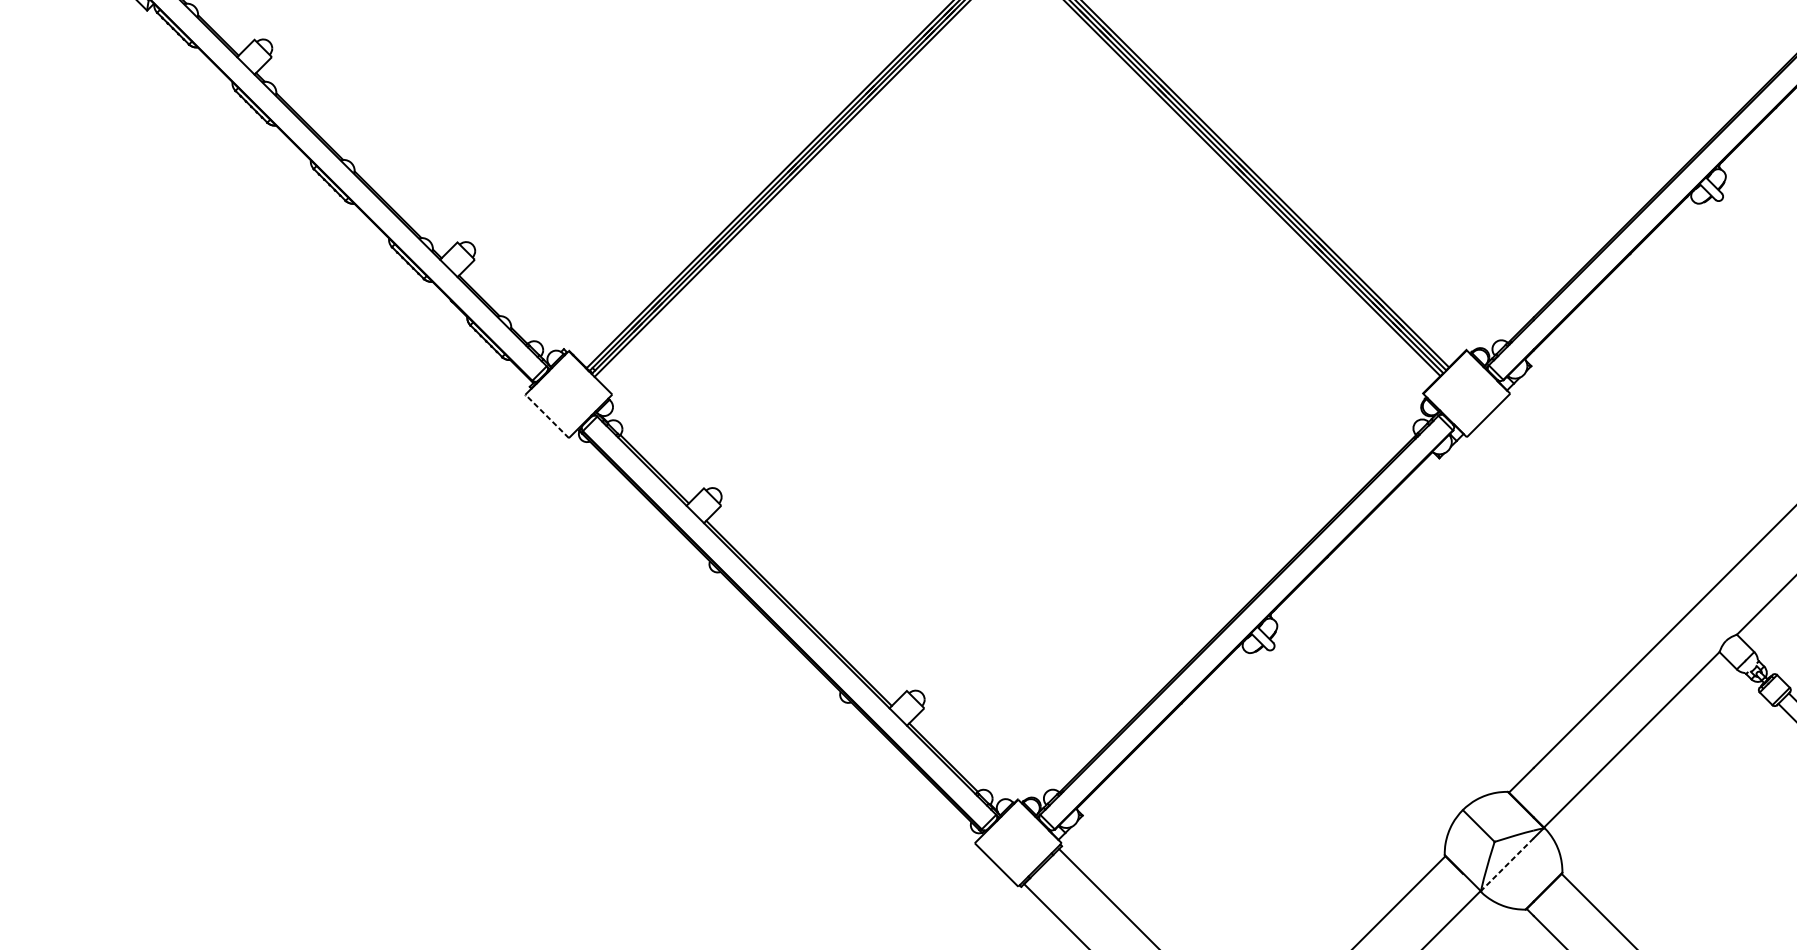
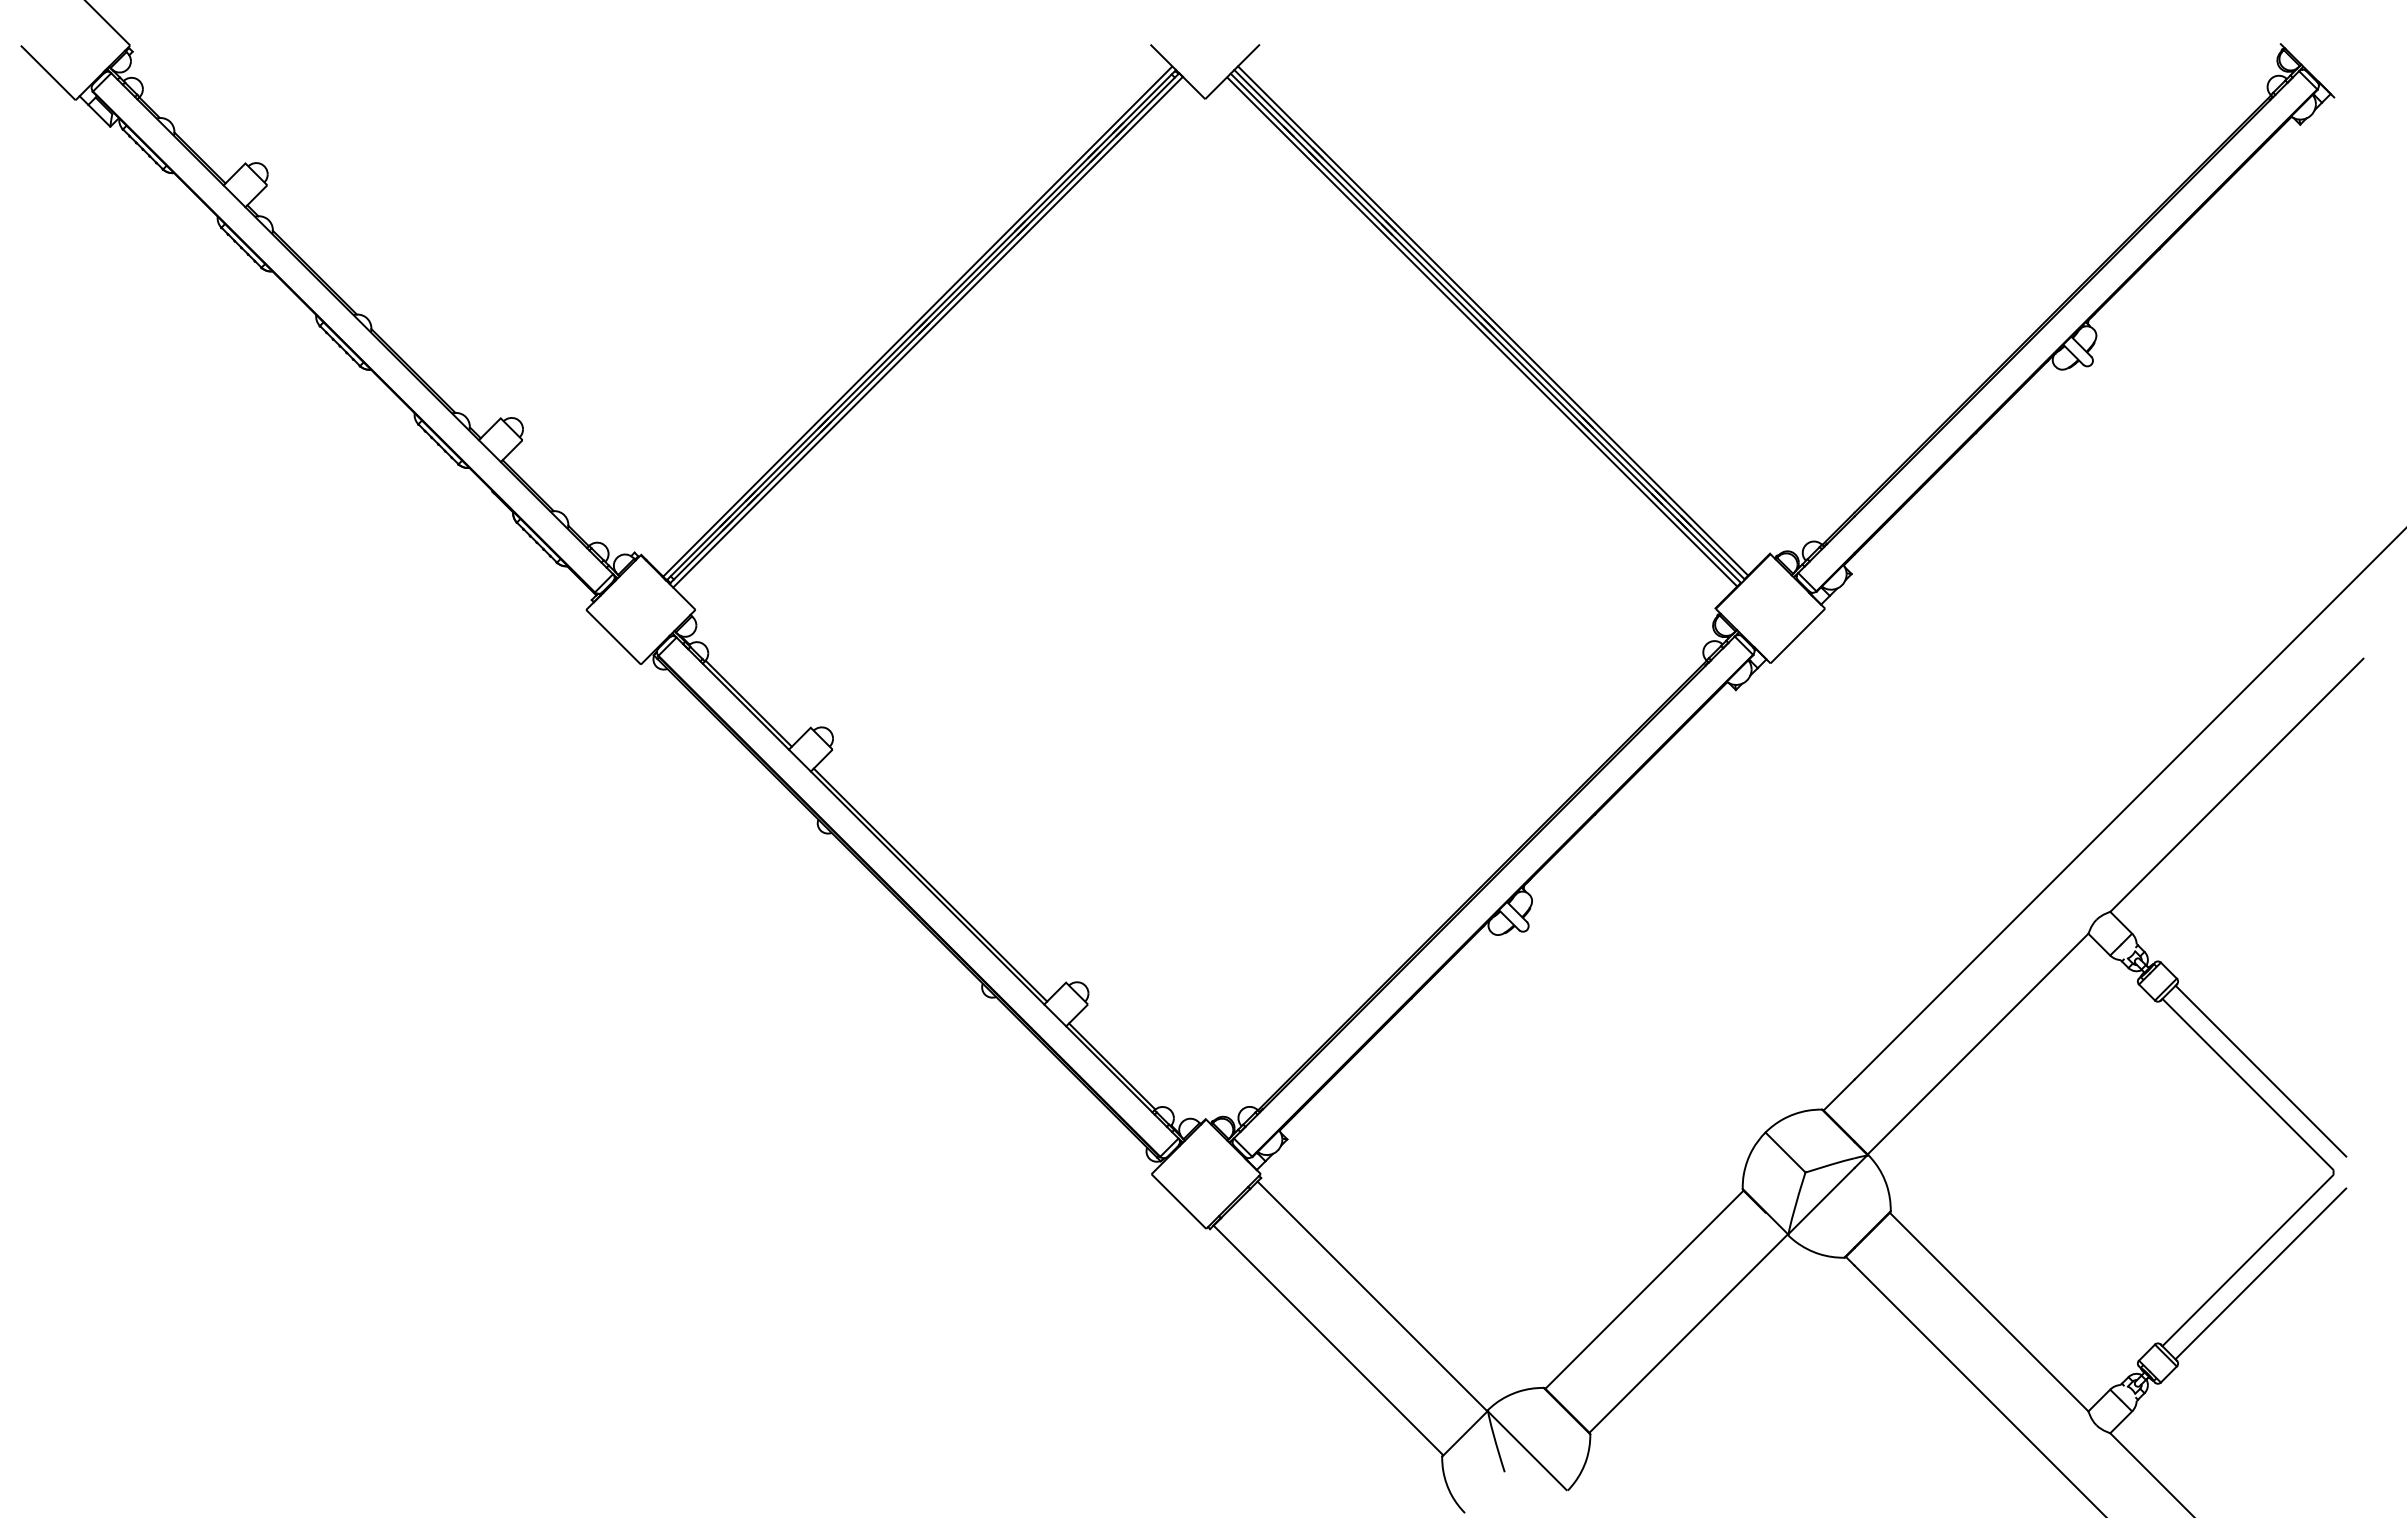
line: (546, 415) -> (612, 636), dashed -> solid
line: (1507, 864) -> (1821, 1201), dashed -> solid

